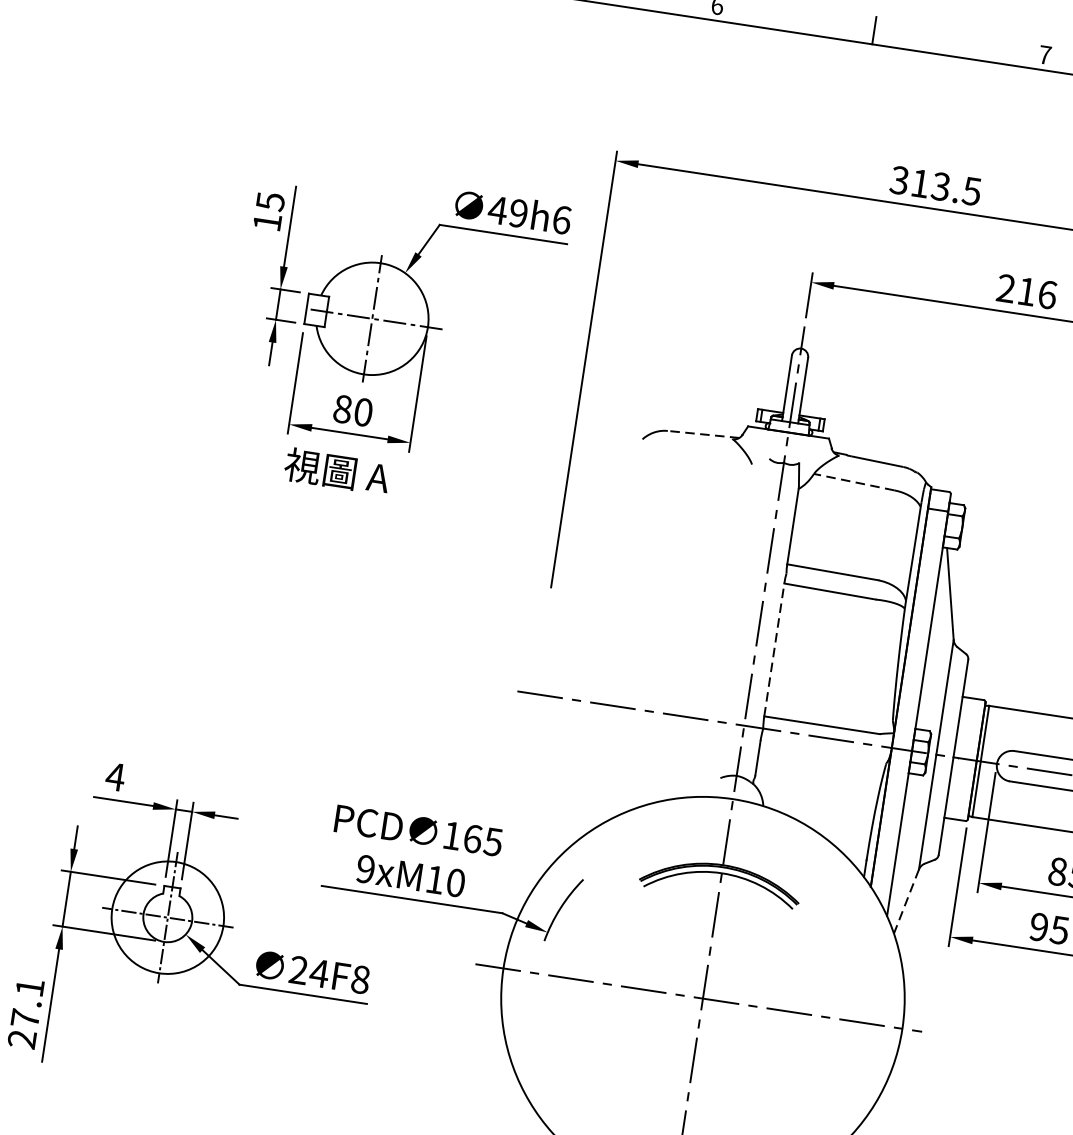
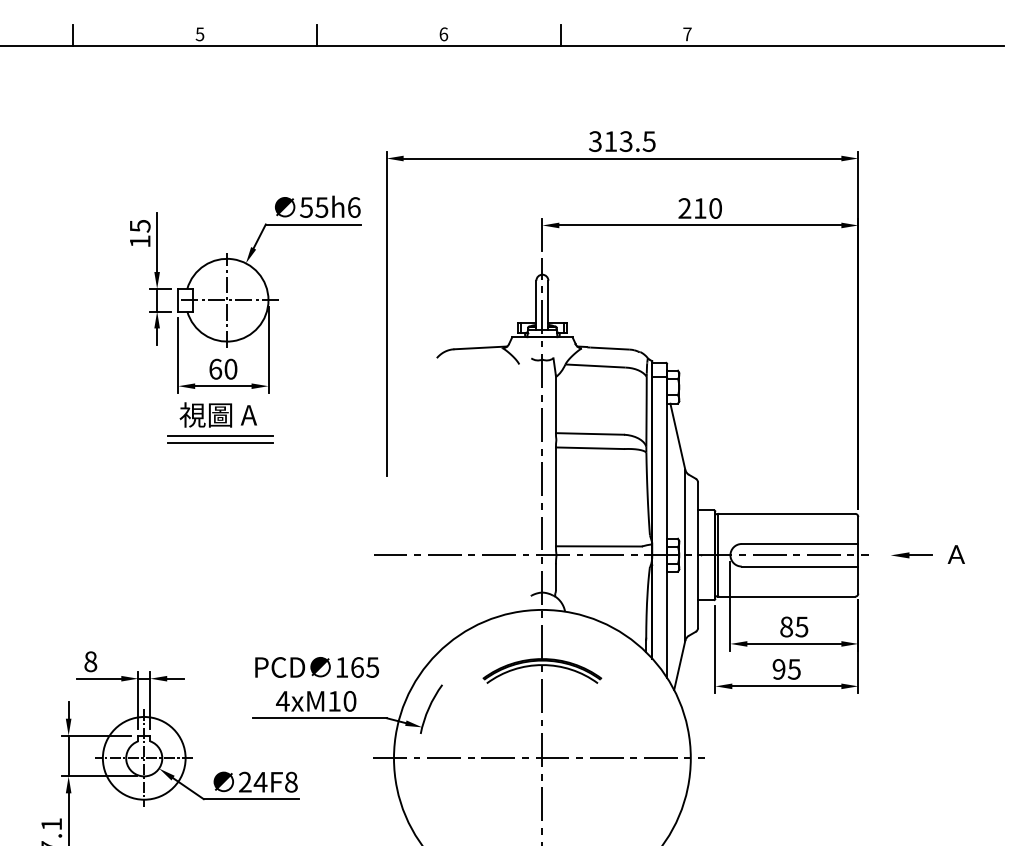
text: (507, 211) -> (313, 207), 49h6 -> 55h6
text: (1047, 294) -> (715, 208), 216 -> 210
text: (342, 408) -> (215, 368), 80 -> 60
line: (703, 433) -> (480, 347), dashed -> solid
line: (855, 482) -> (596, 366), dashed -> solid
part: (335, 504) -> (220, 439), added
line: (773, 649) -> (555, 496), dashed -> solid
text: (115, 776) -> (90, 661), 4 -> 8
text: (365, 868) -> (282, 700), 9xM10 -> 4xM10
line: (906, 901) -> (679, 665), dashed -> solid

